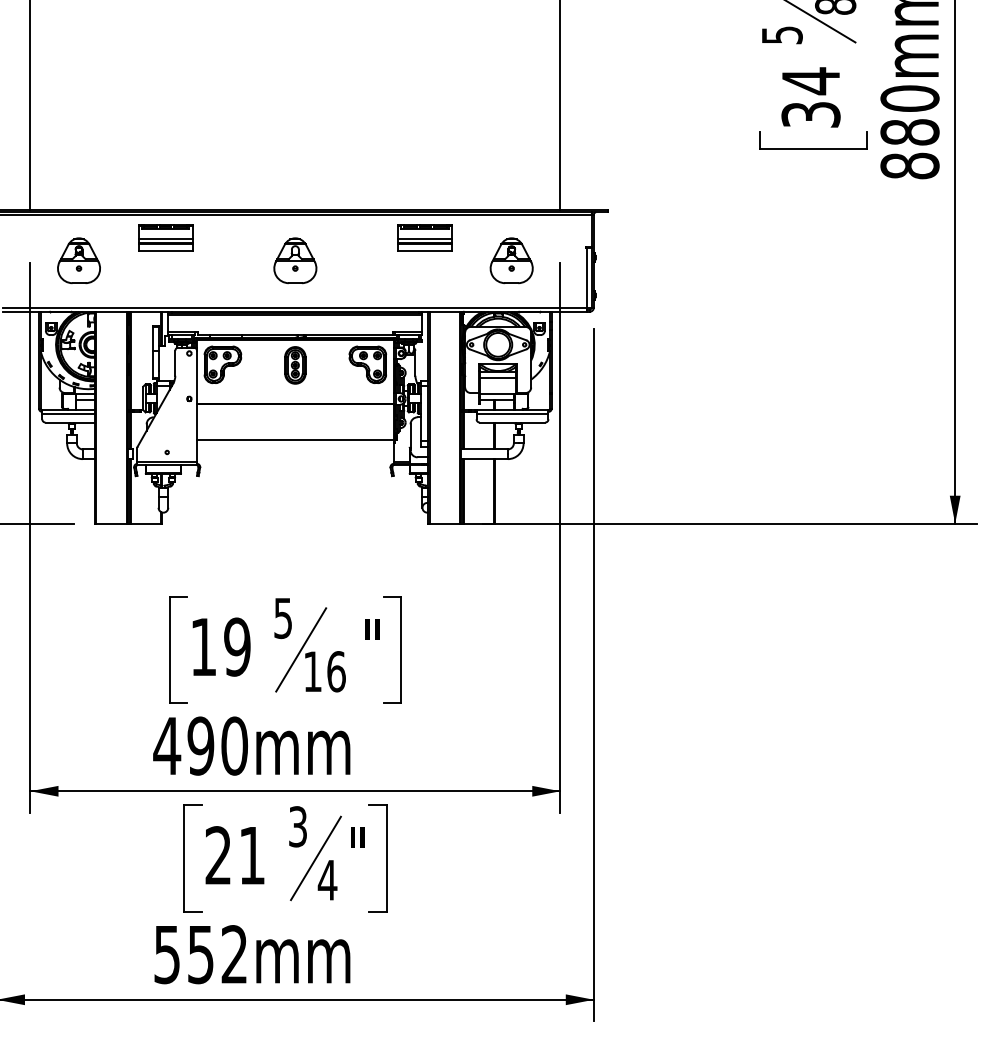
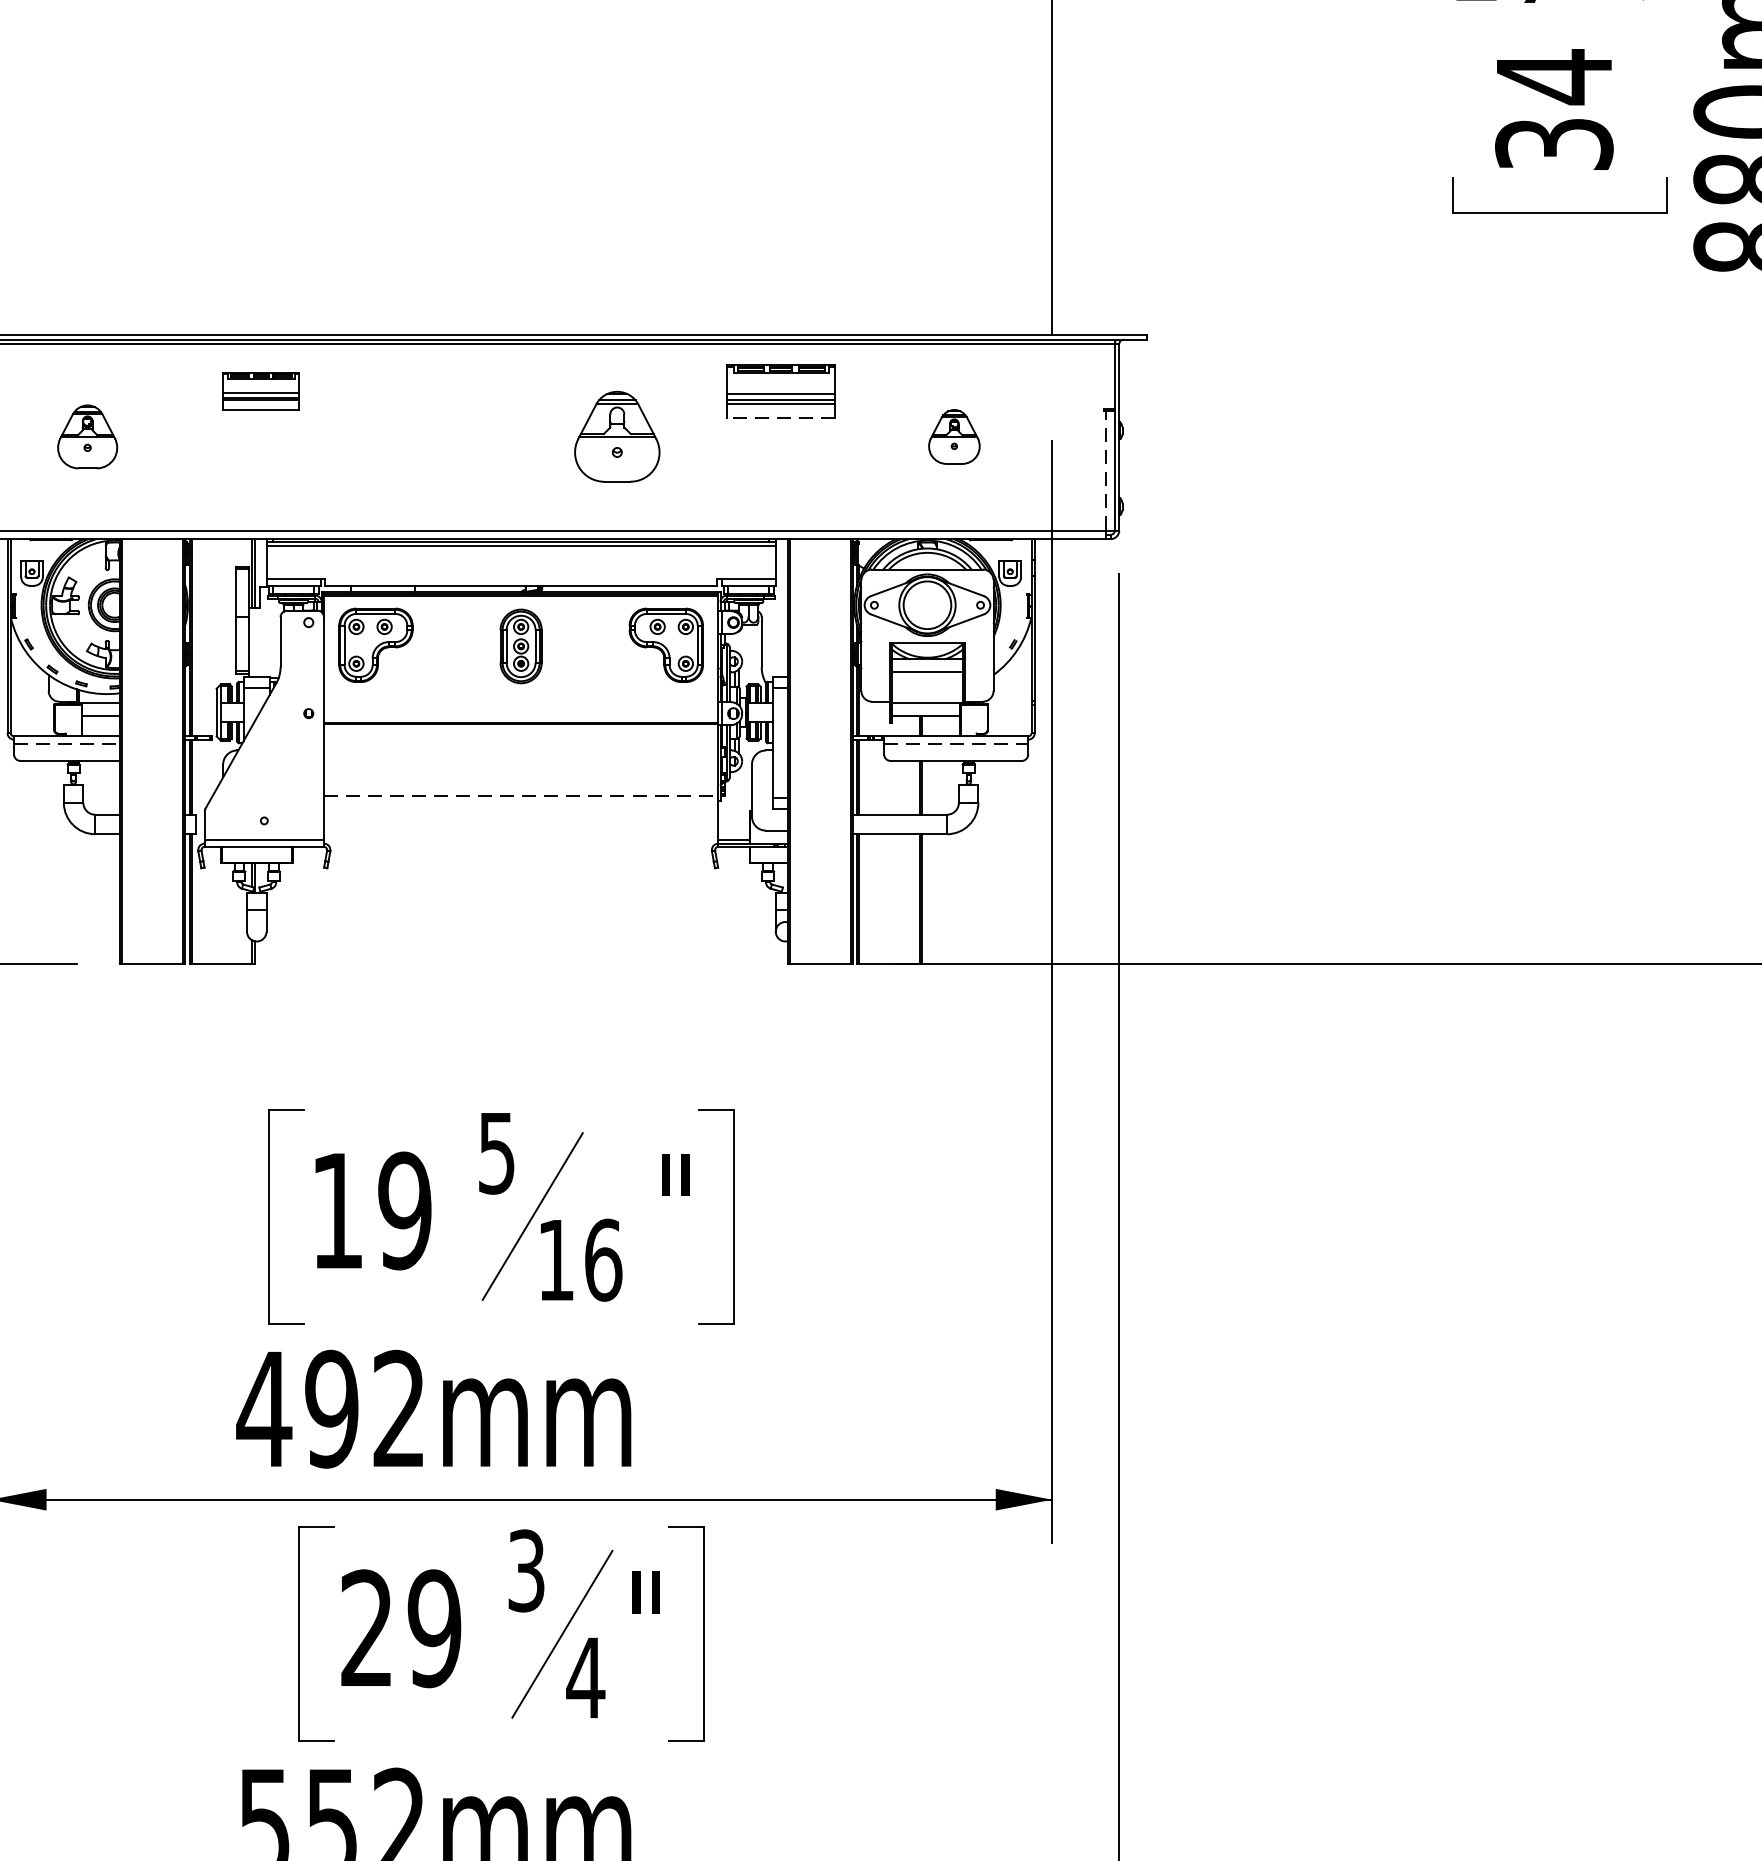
part: (165, 237) -> (260, 390), size x0.7
line: (424, 251) -> (779, 418), solid -> dashed
part: (78, 260) -> (86, 436), size x0.7
part: (295, 260) -> (617, 436), moved
part: (511, 260) -> (954, 436), size x0.6
line: (587, 277) -> (1106, 470), solid -> dashed
line: (69, 414) -> (68, 744), solid -> dashed
line: (512, 414) -> (956, 744), solid -> dashed
line: (295, 440) -> (521, 796), solid -> dashed
text: (234, 745) -> (399, 1407), 490mm -> 492mm
text: (251, 855) -> (433, 1628), 21 -> 29

